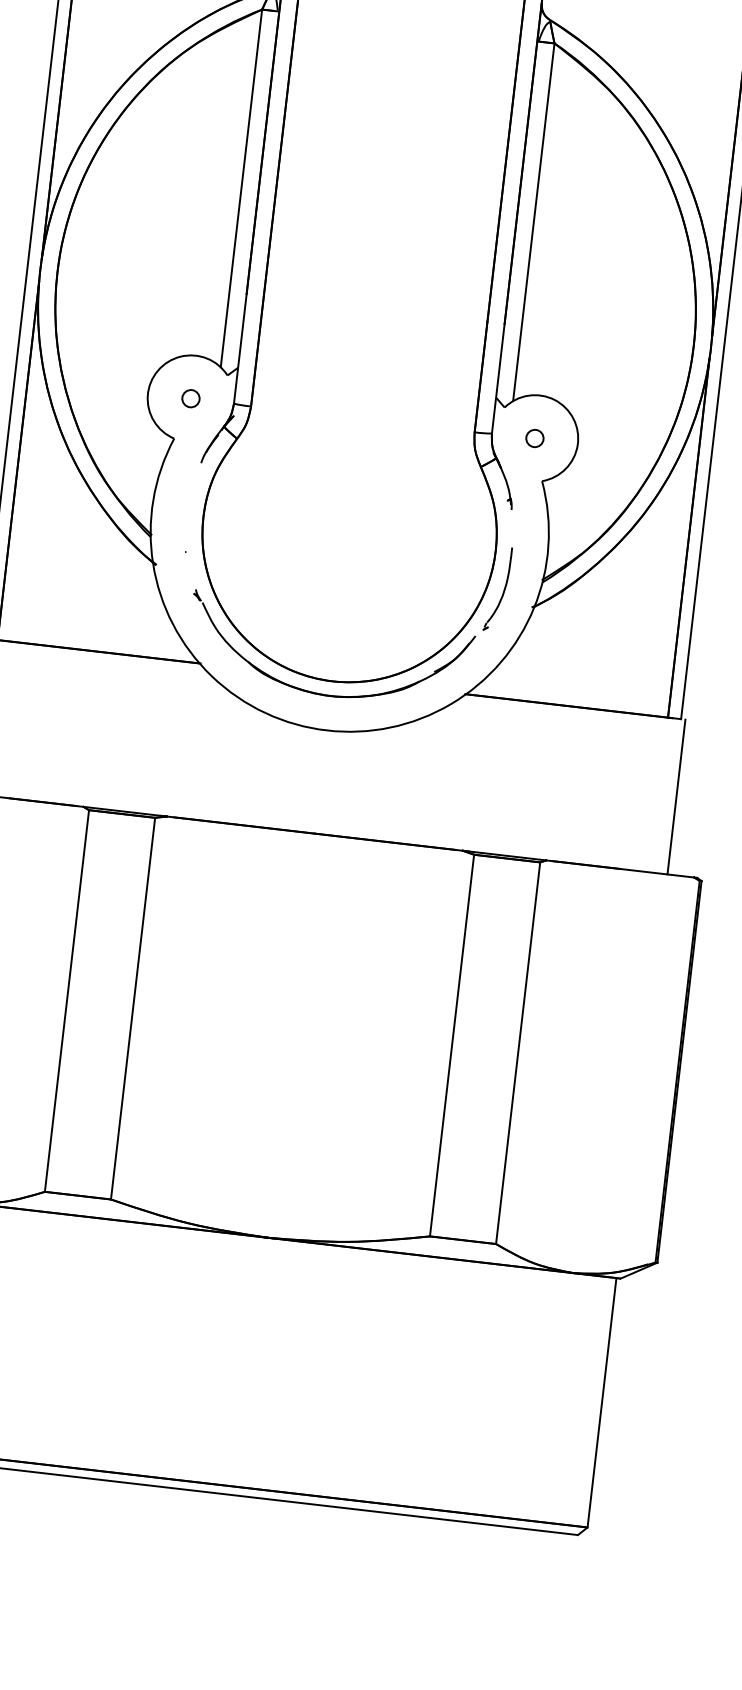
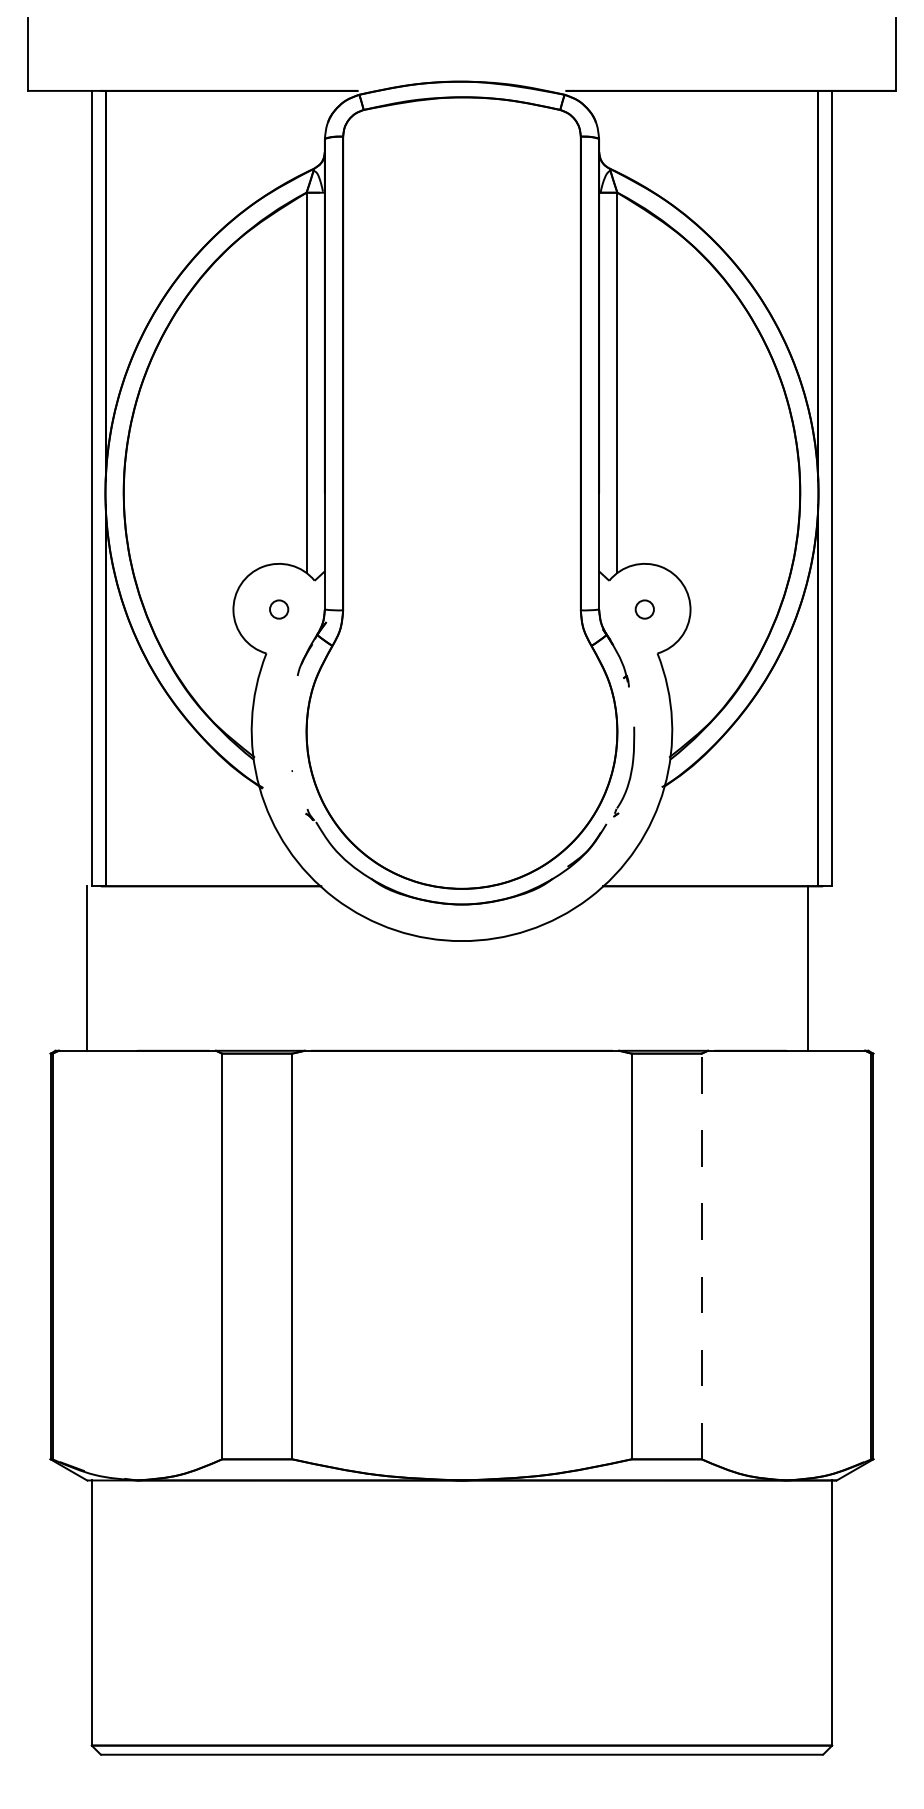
line: (676, 796) -> (807, 968), moved
line: (517, 1053) -> (701, 1256), solid -> dashed

